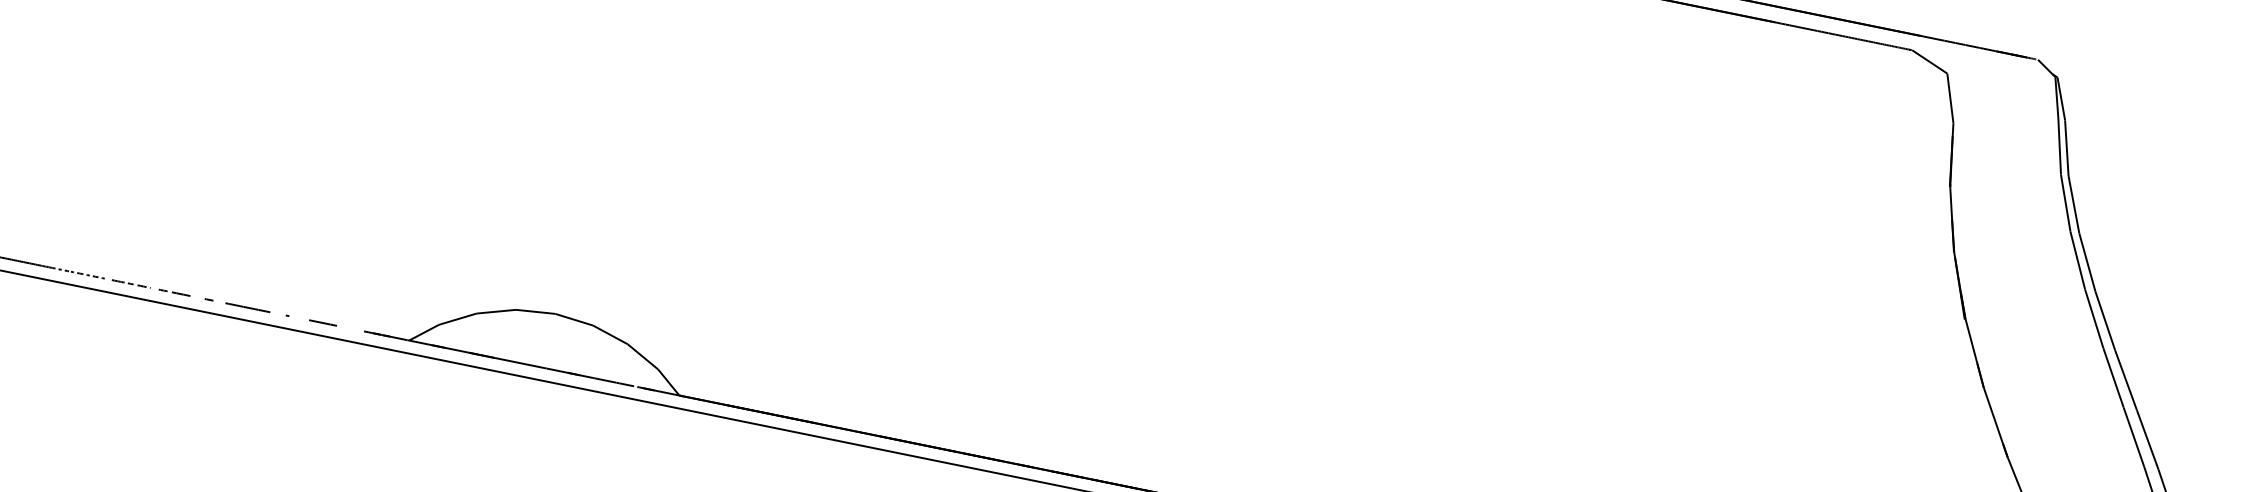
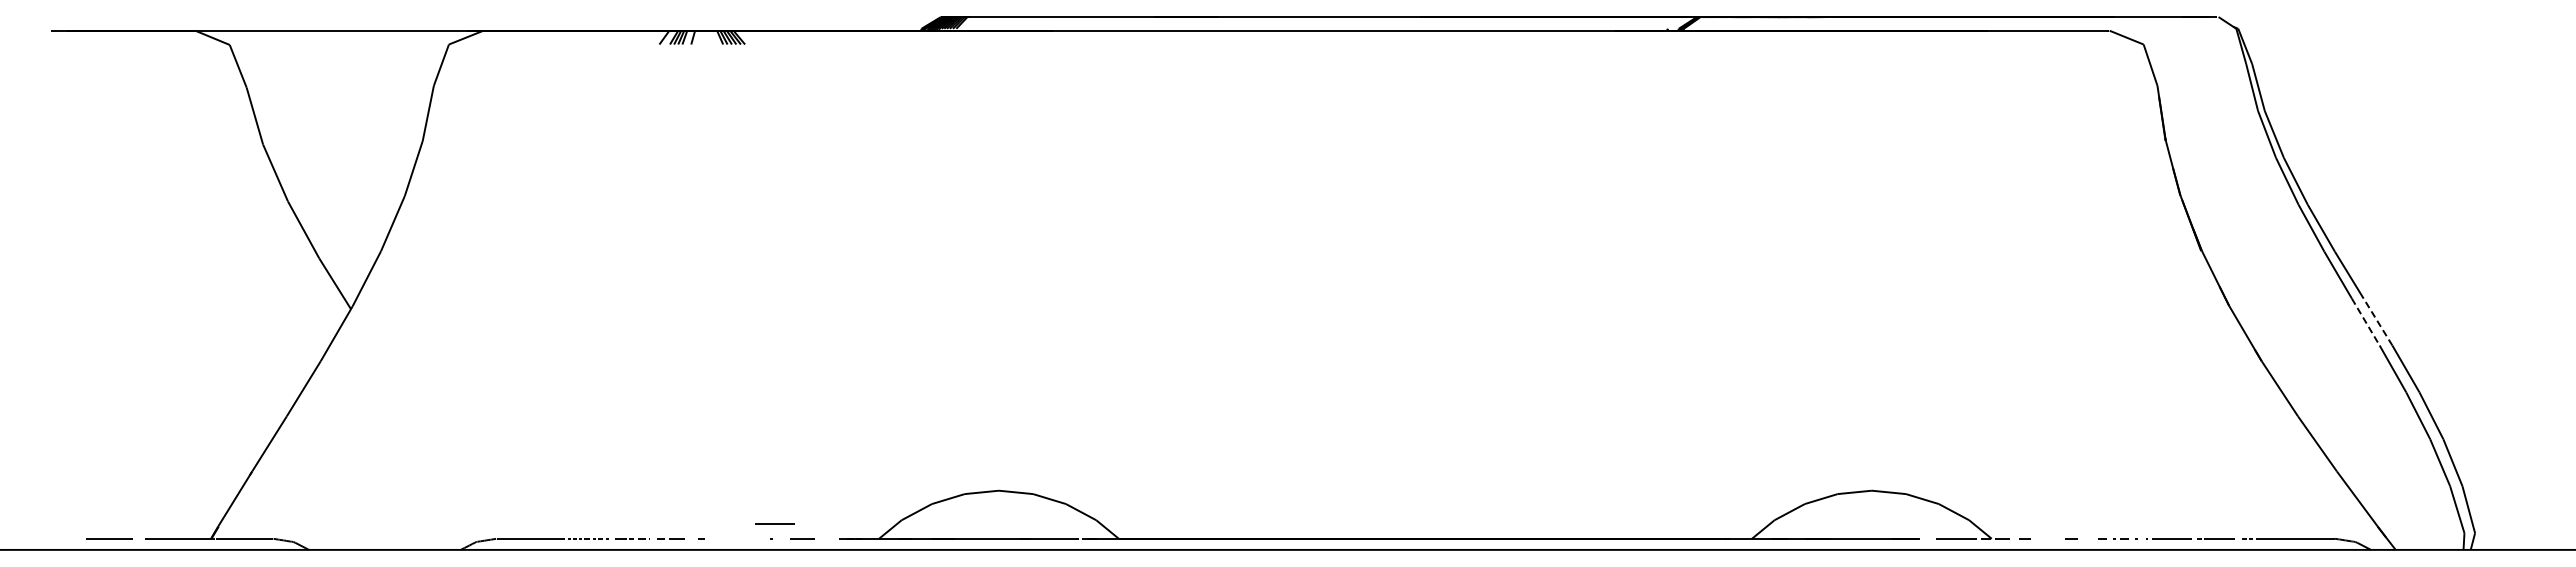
line: (247, 307) -> (774, 523), moved
line: (2134, 437) -> (2366, 322), solid -> dashed
line: (2148, 440) -> (2378, 322), solid -> dashed

